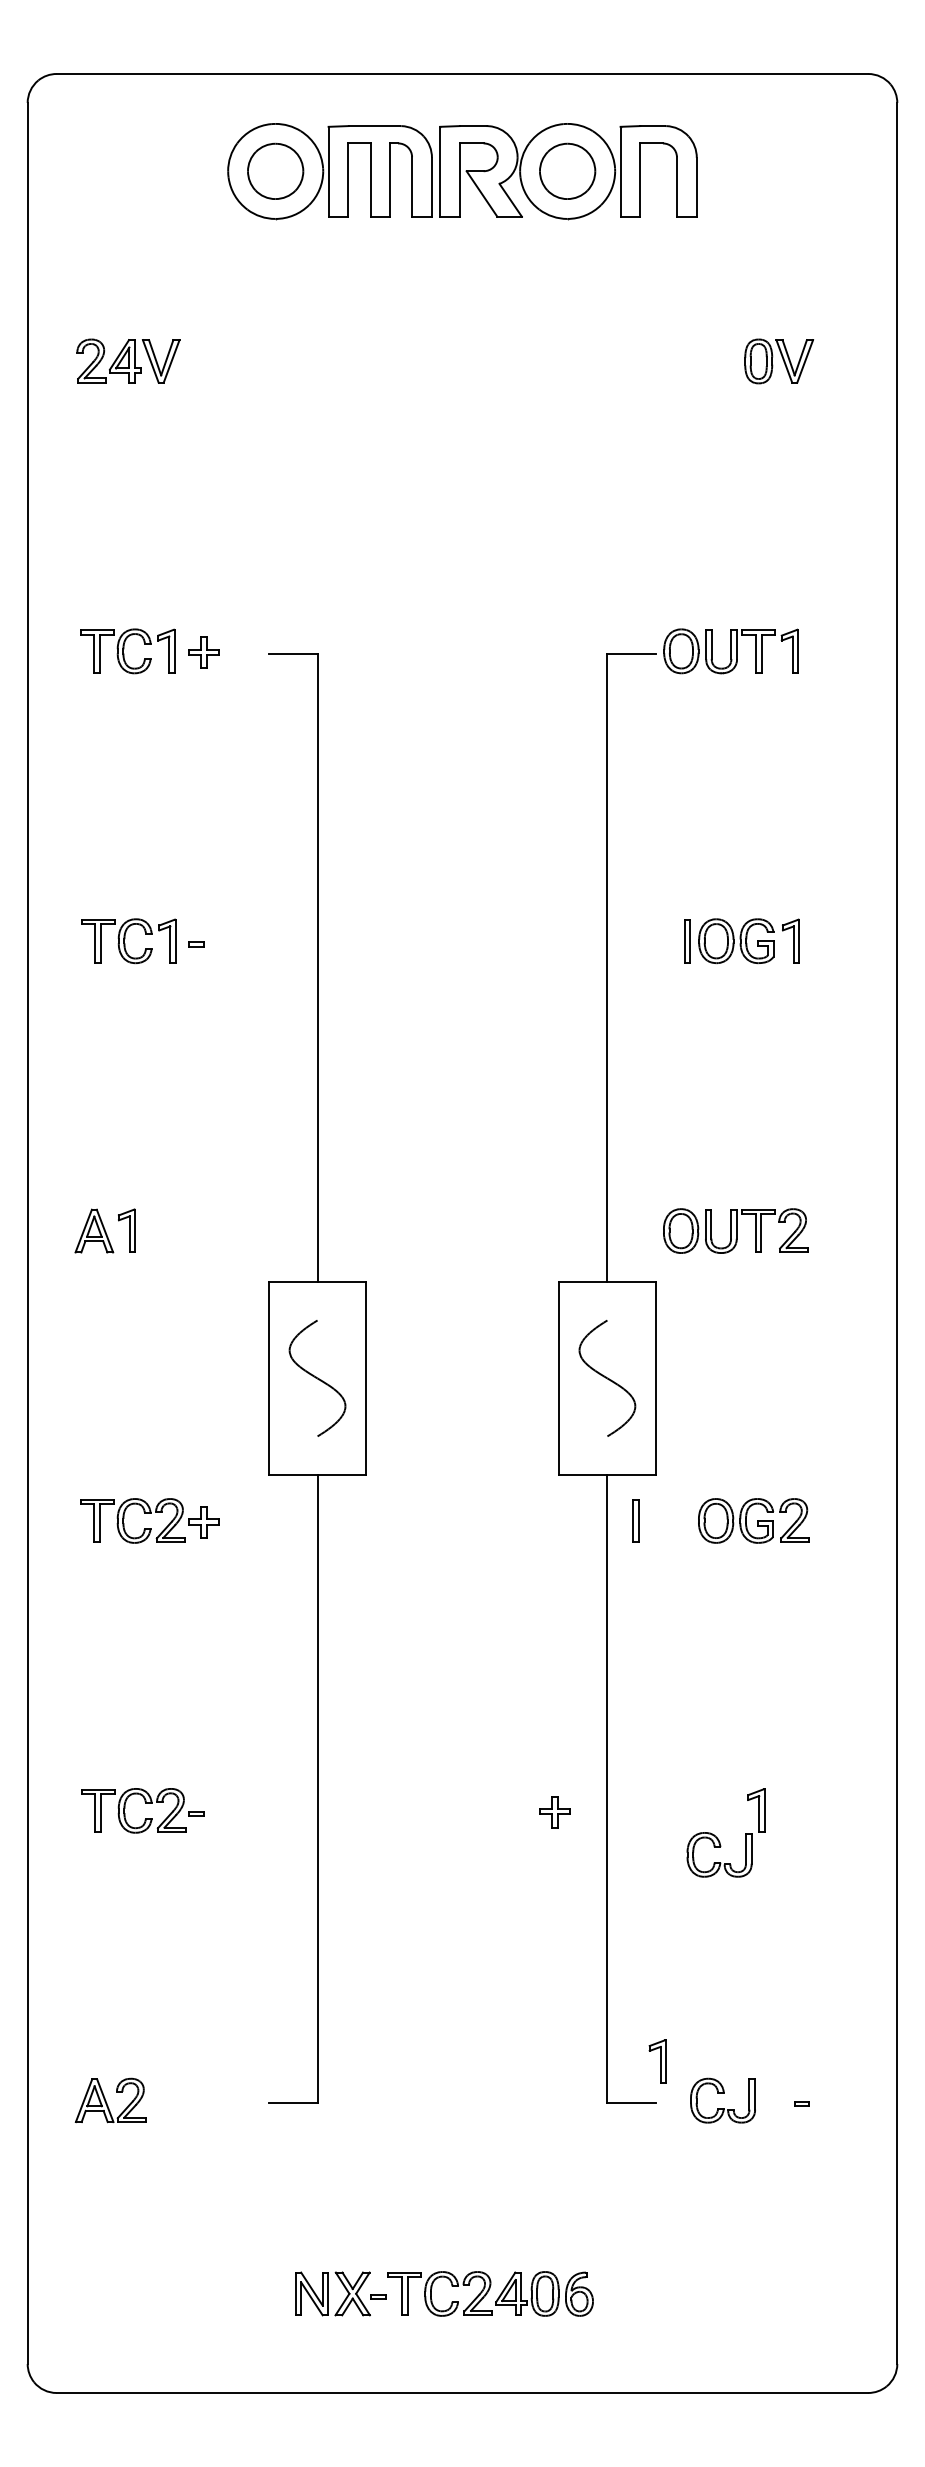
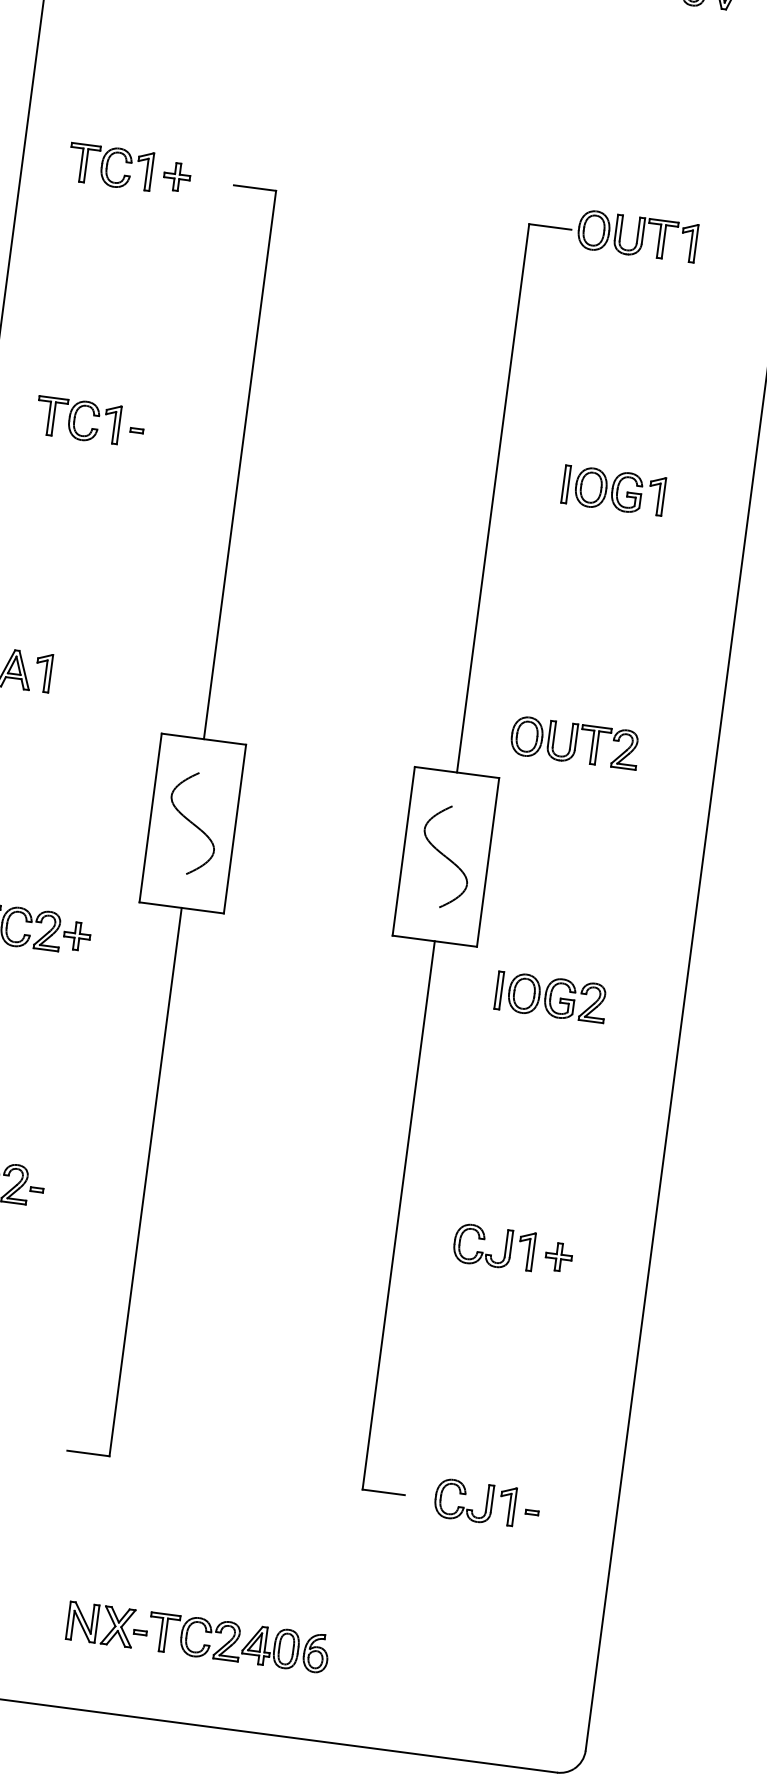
part: (635, 1520) -> (498, 989), moved
part: (554, 1812) -> (558, 1257), moved
part: (719, 1847) -> (483, 1239), moved
part: (657, 2061) -> (507, 1506), moved

